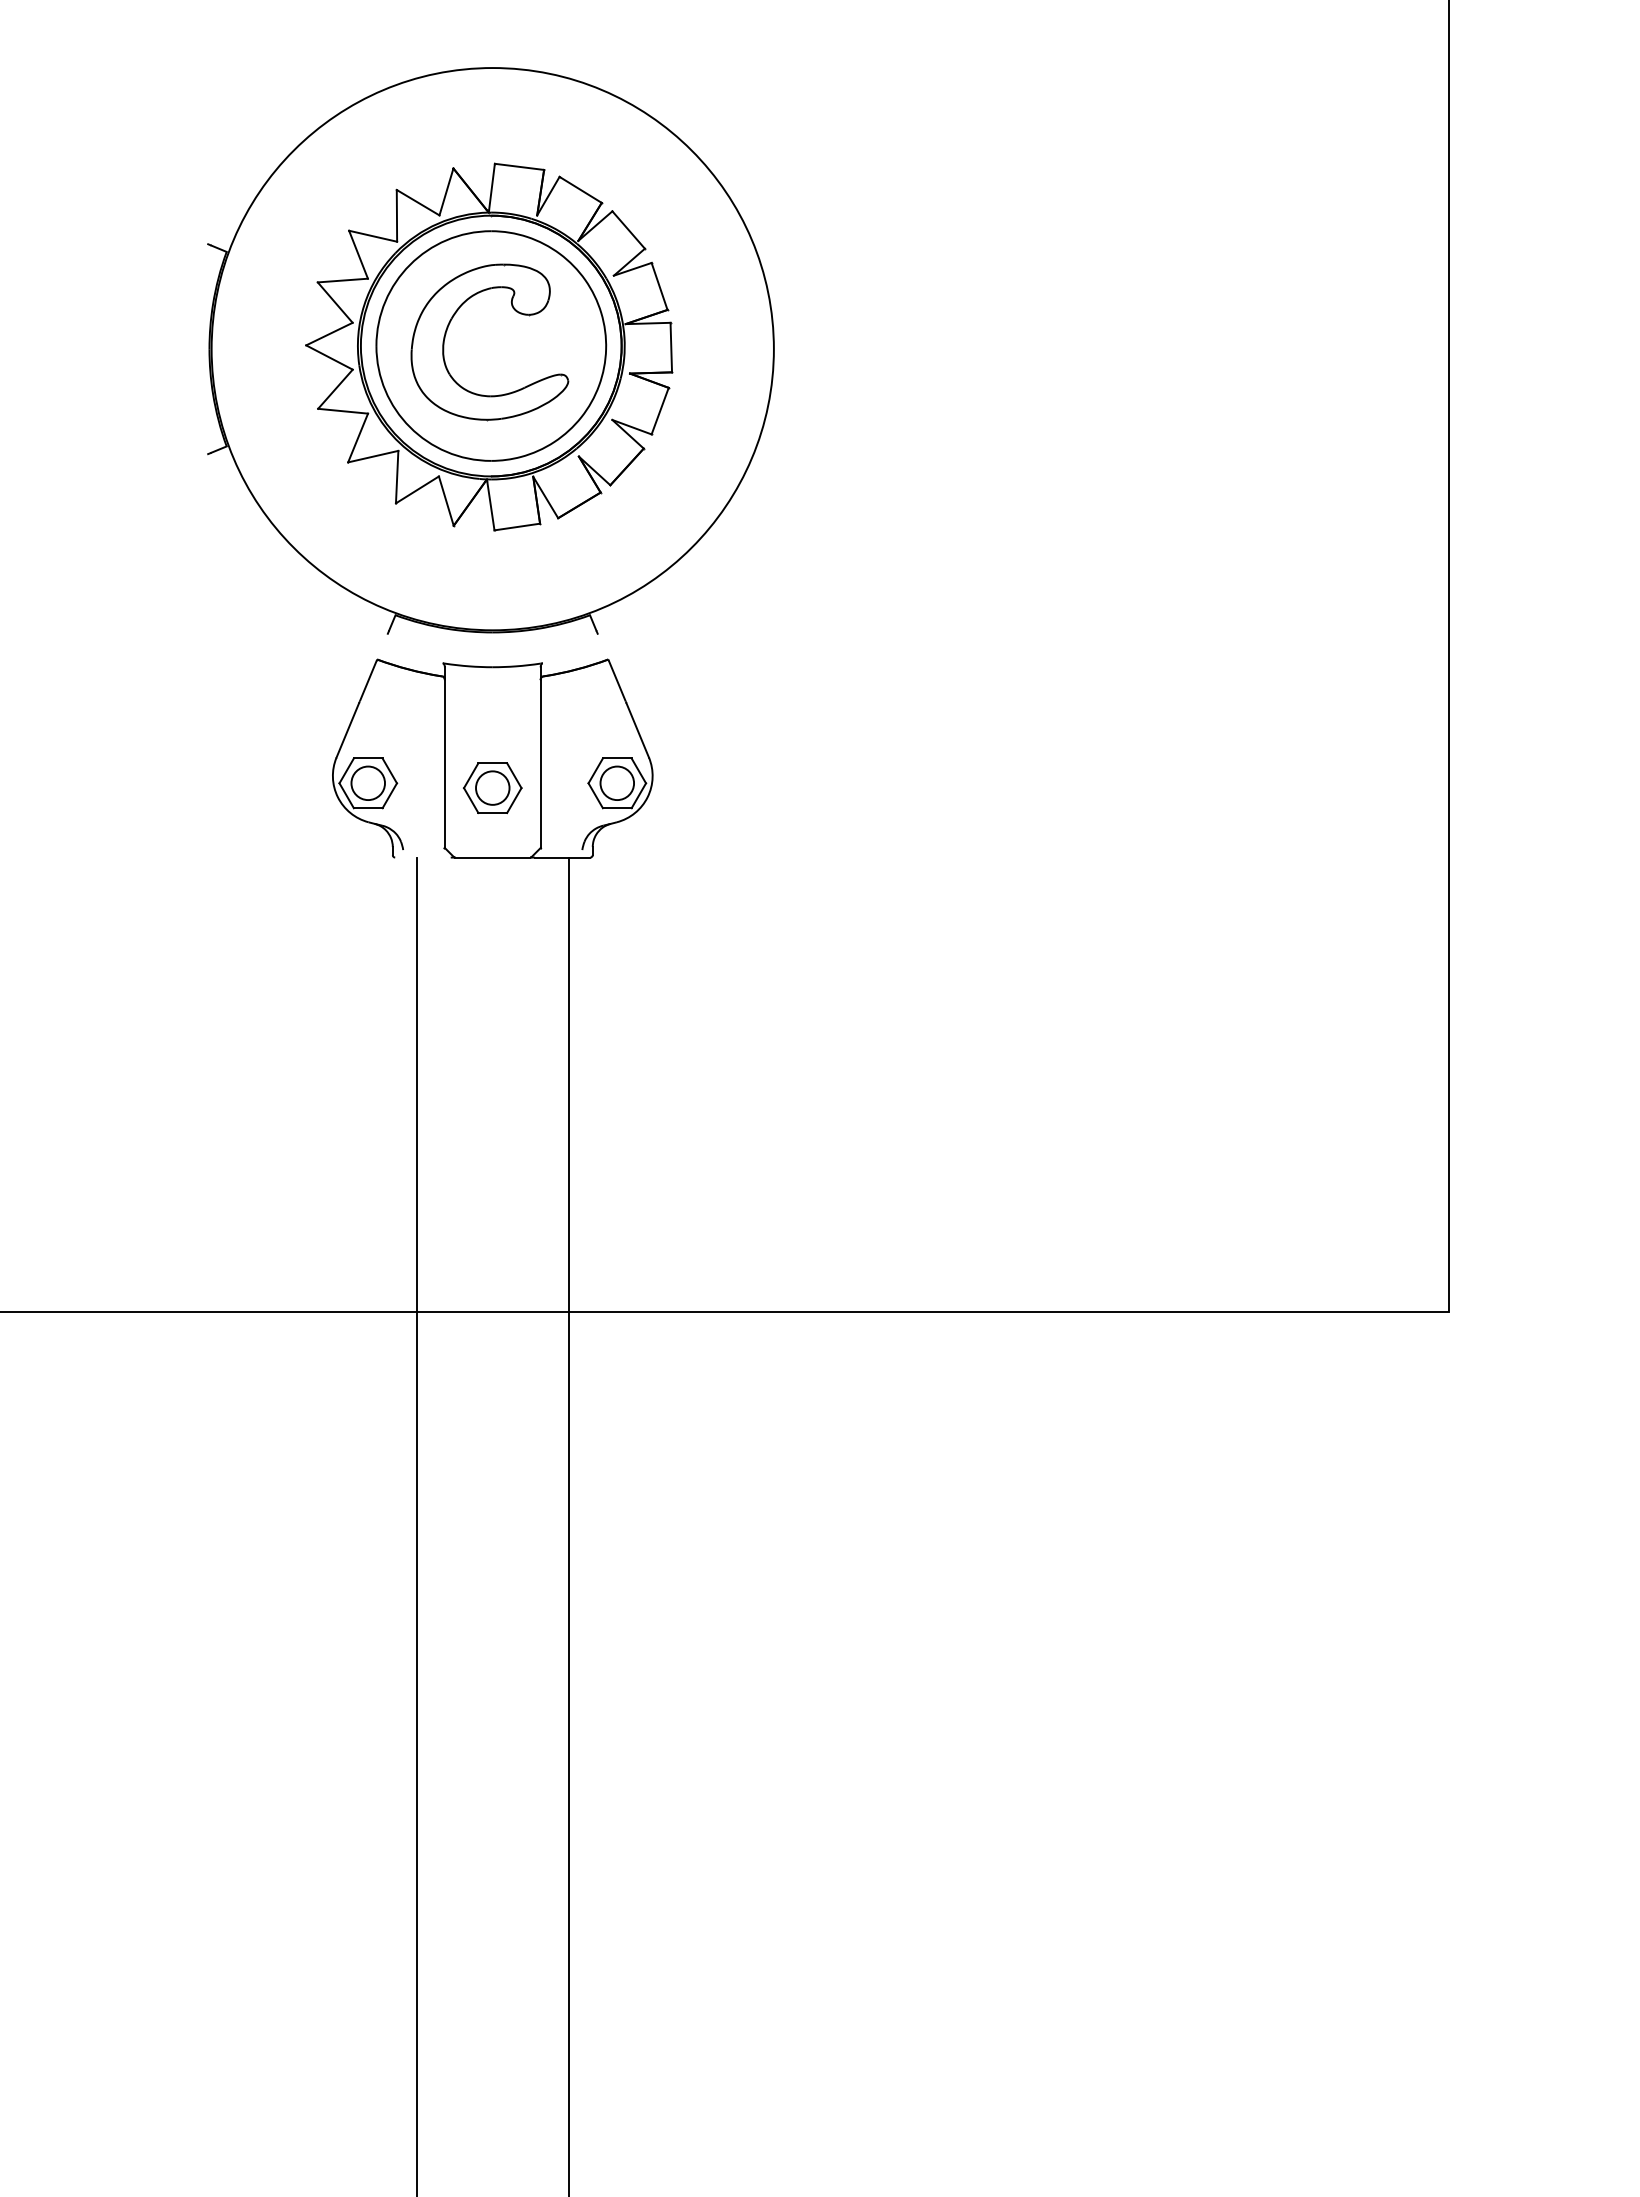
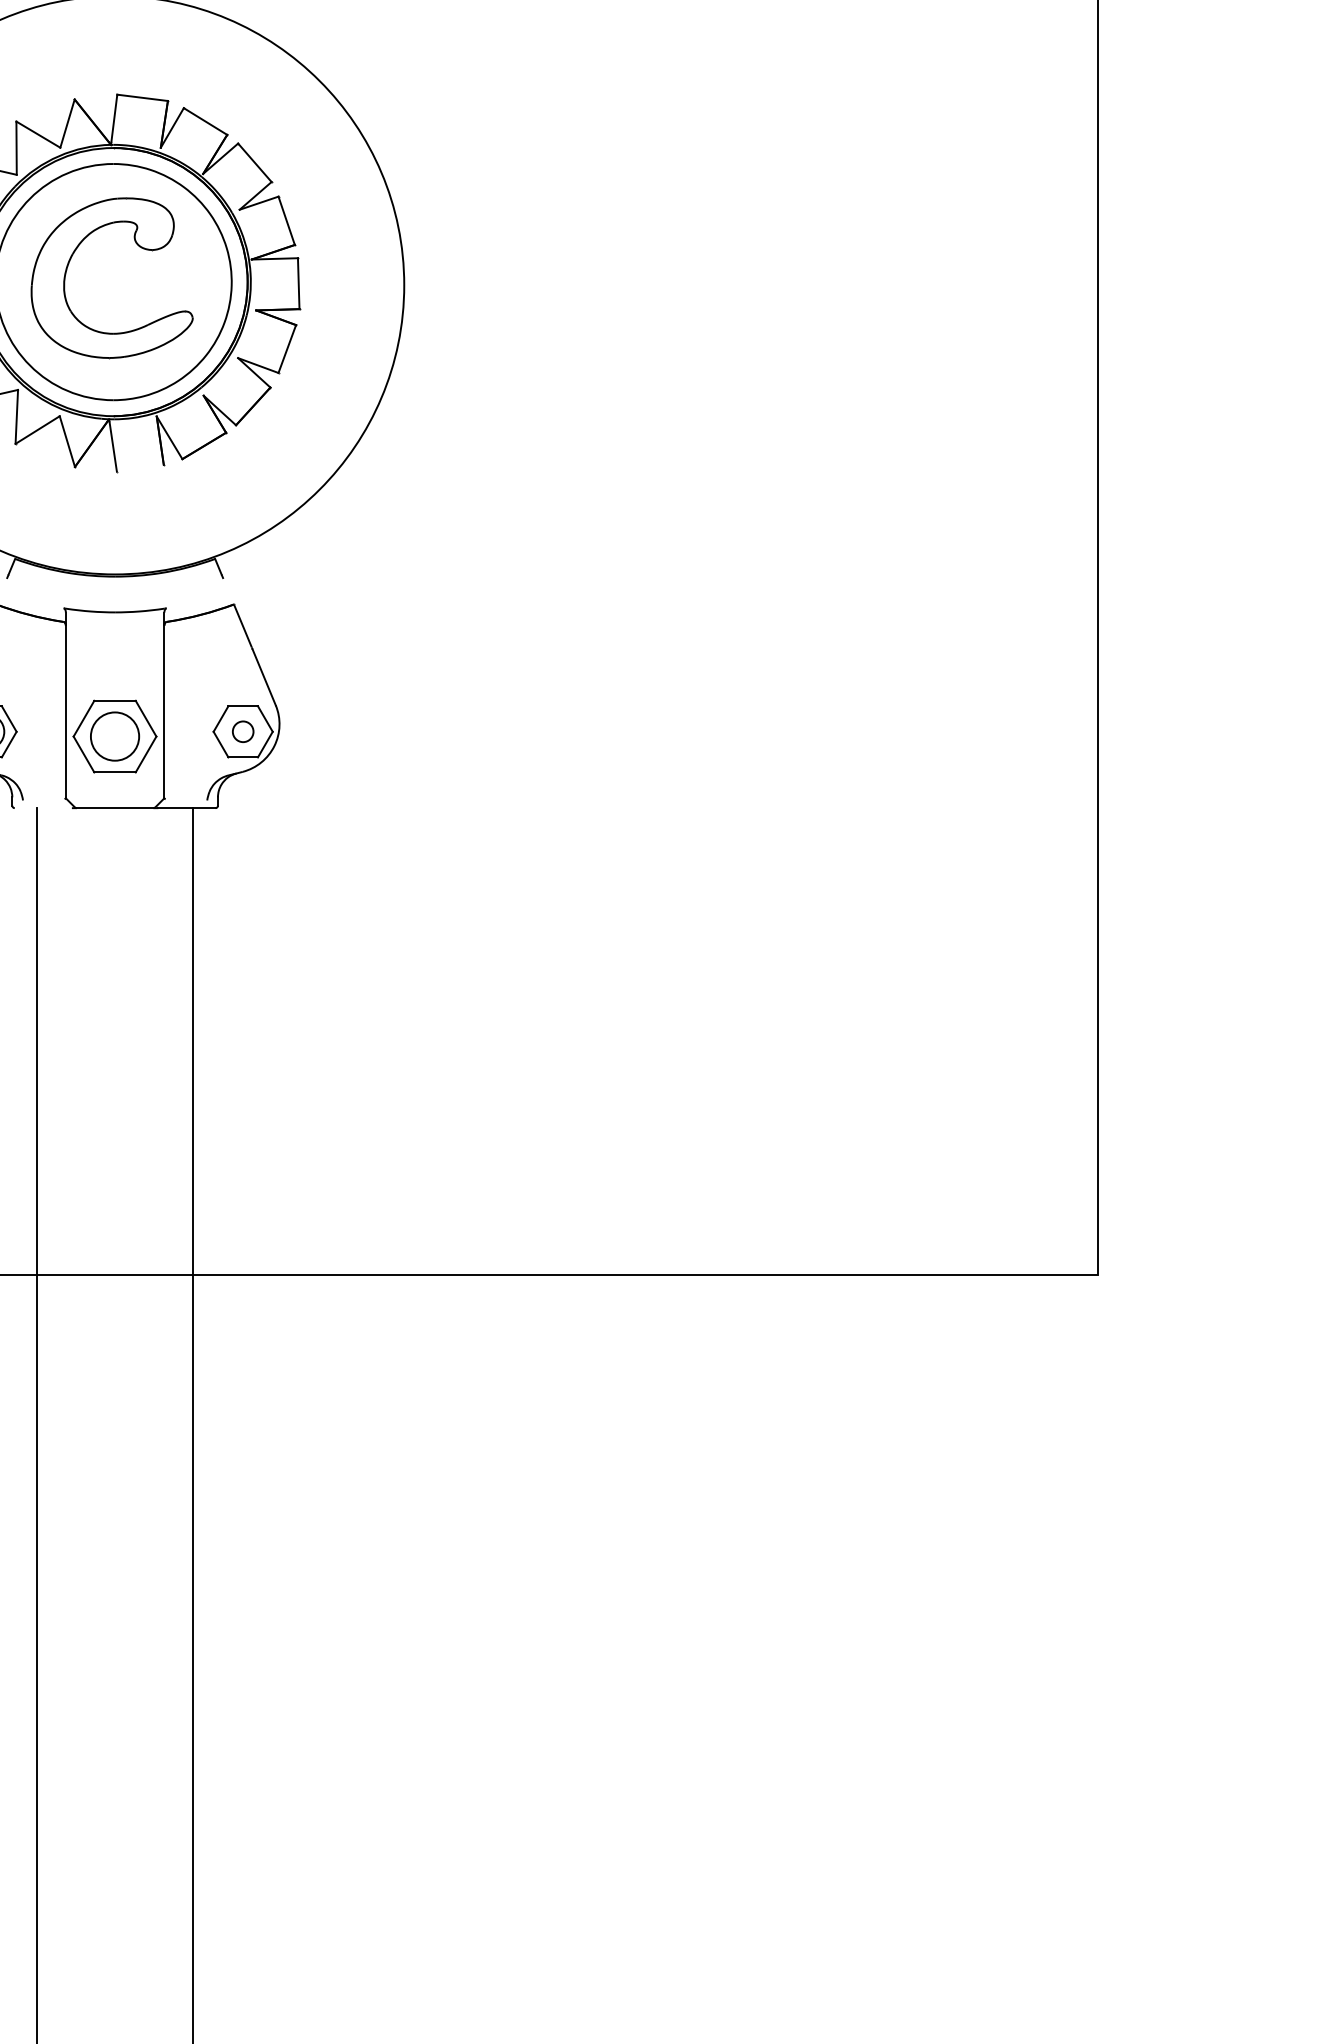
line: (517, 526) -> (140, 467), removed
circle: (617, 783) -> (243, 731), size x0.6
part: (492, 788) -> (114, 737), size x1.4

